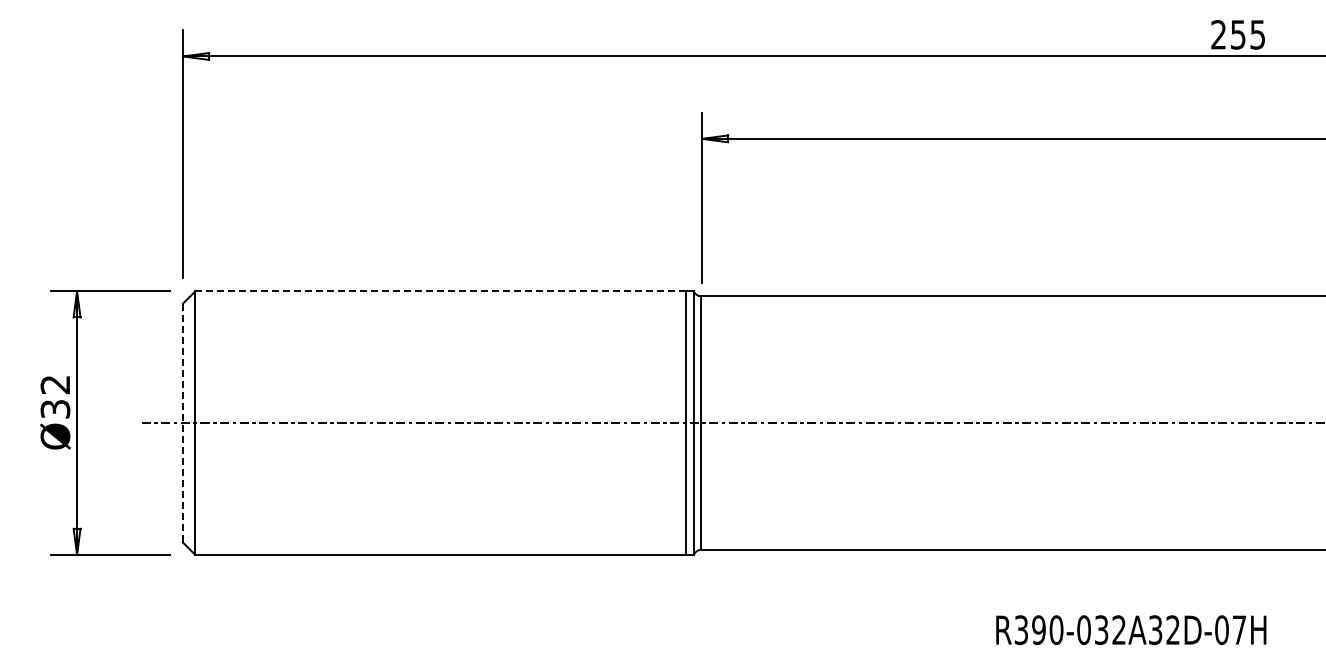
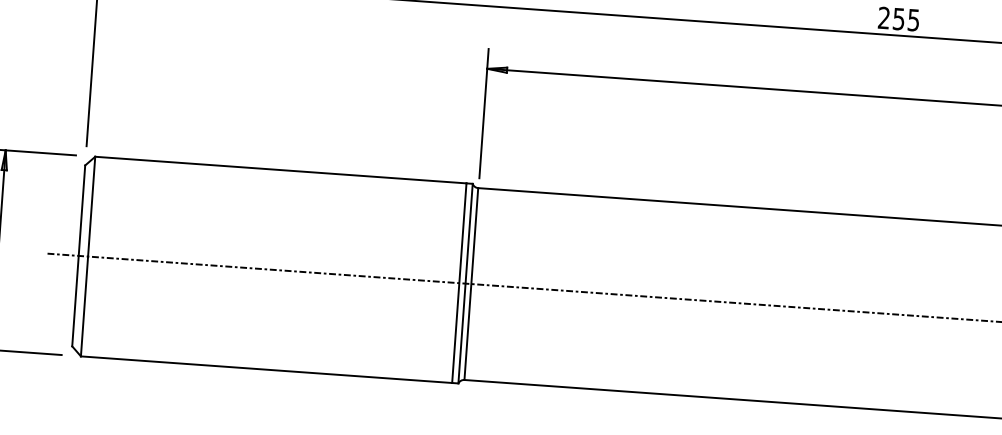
line: (439, 291) -> (280, 170), dashed -> solid
line: (182, 423) -> (78, 256), dashed -> solid

